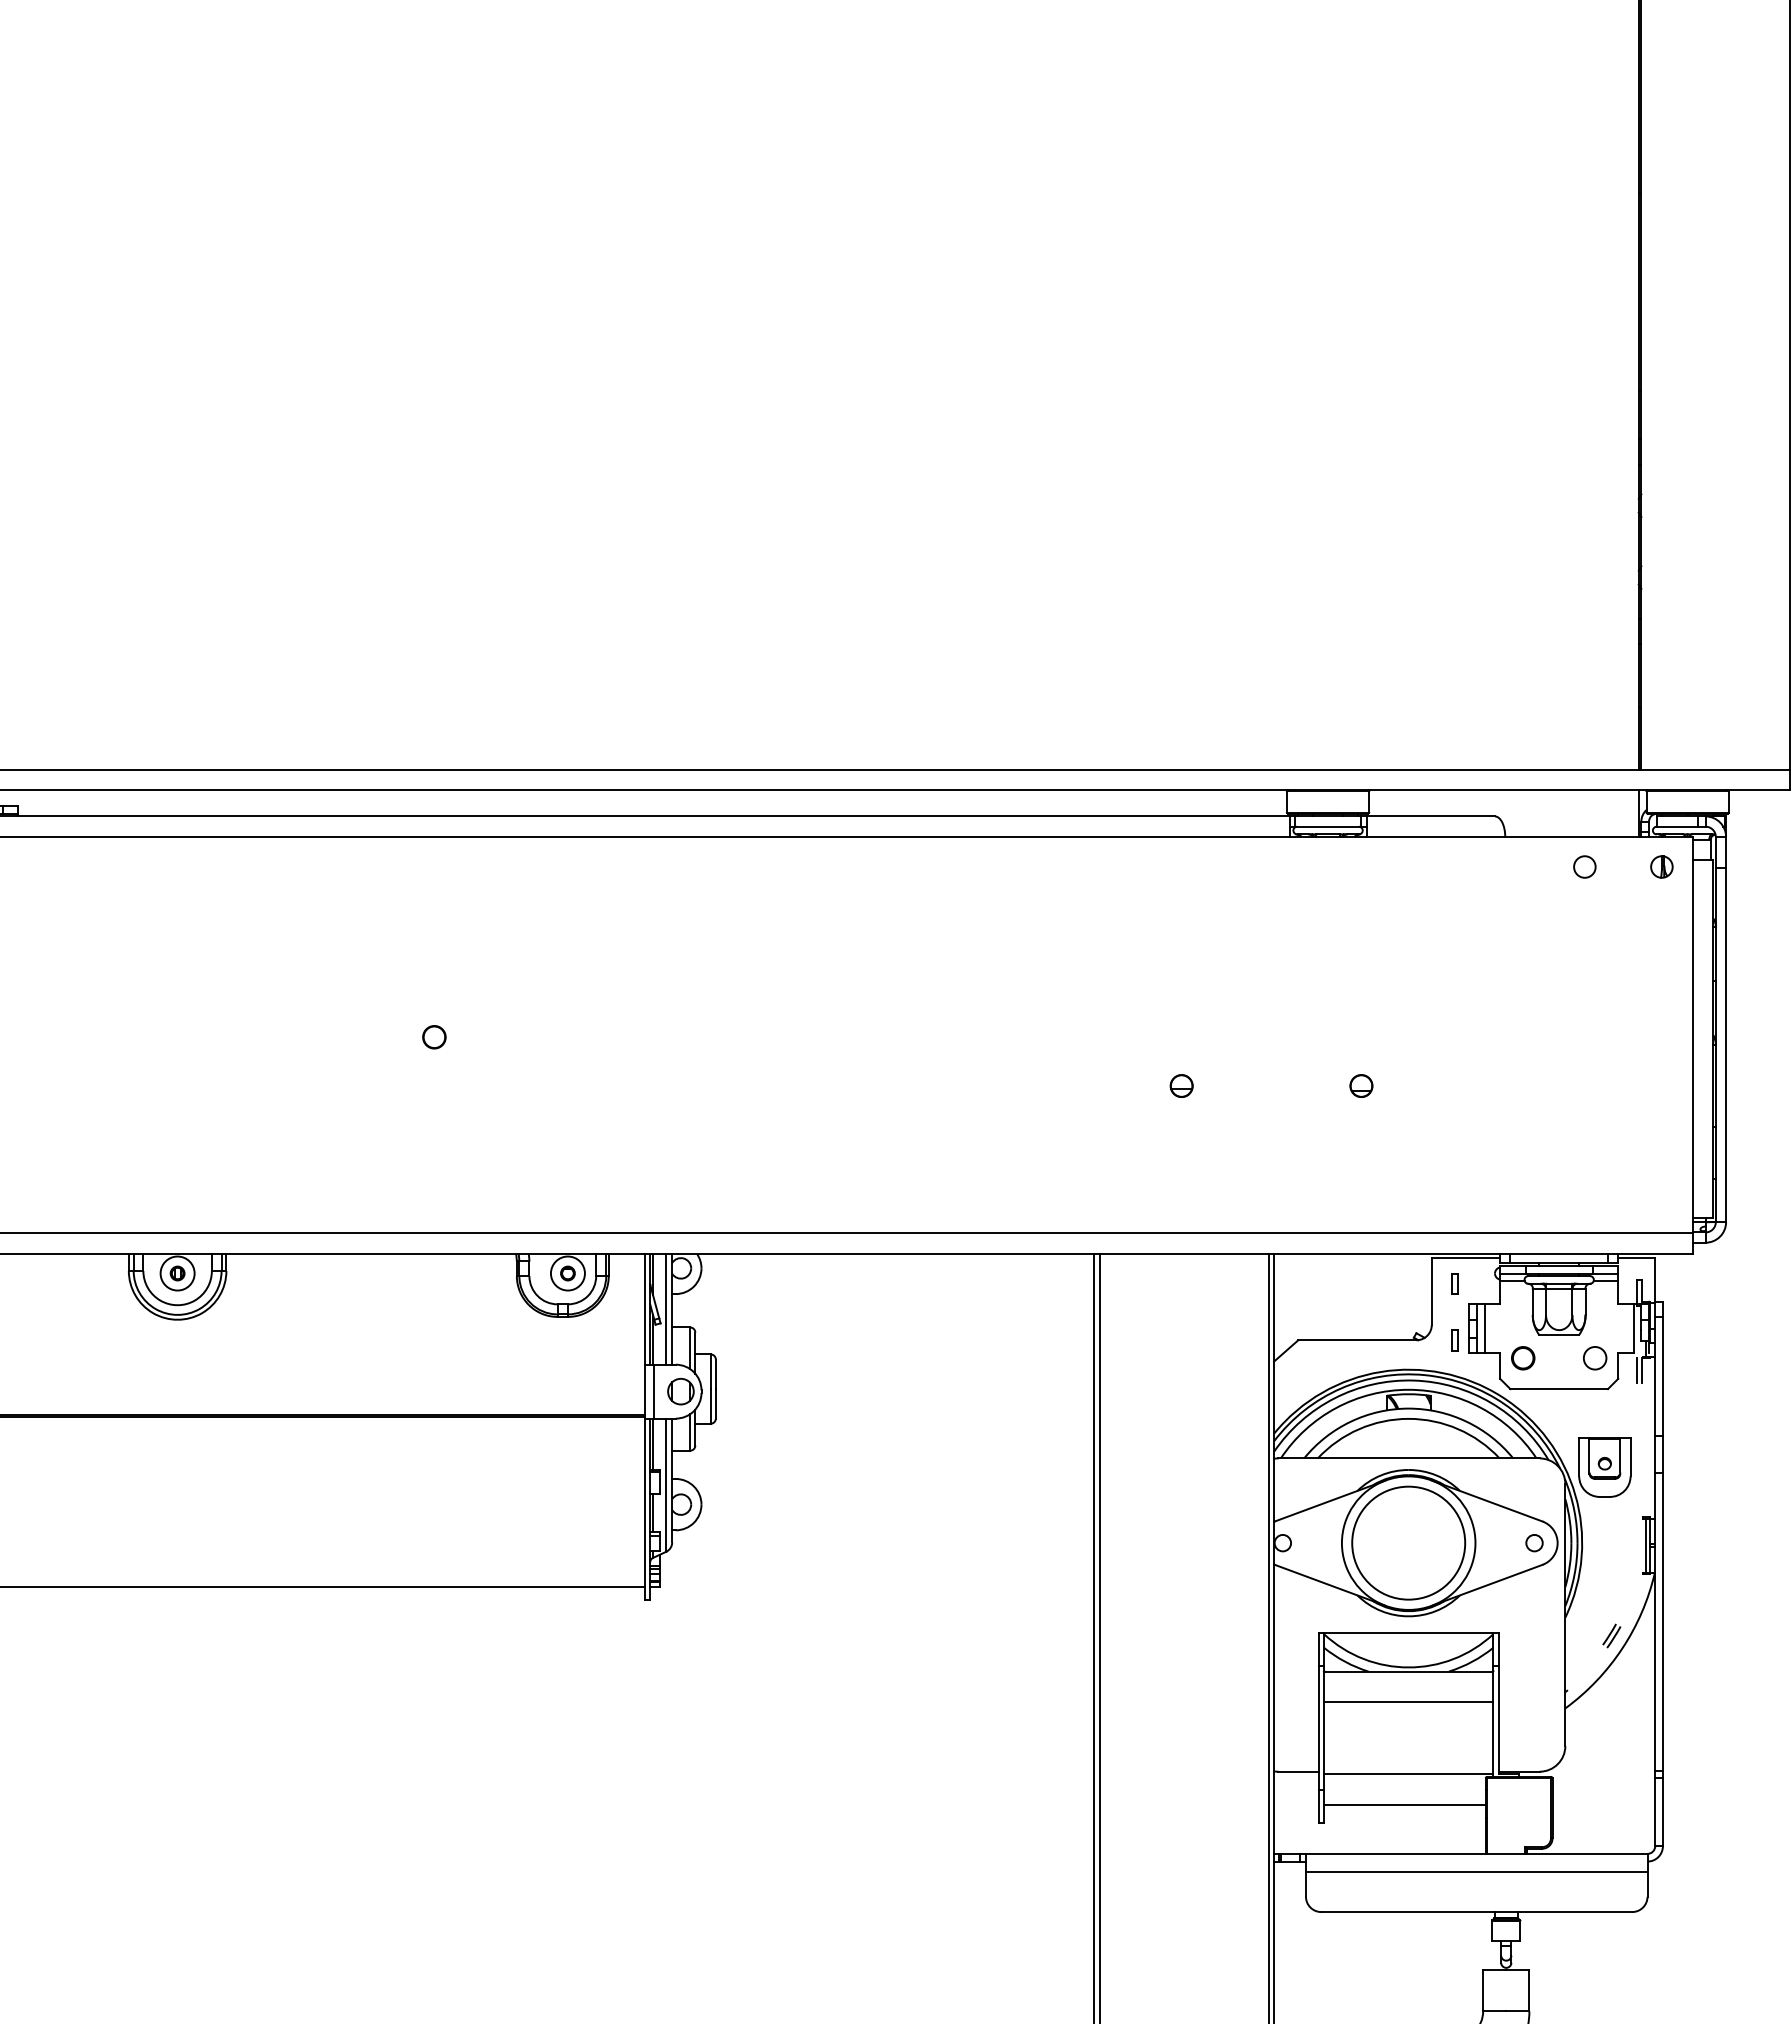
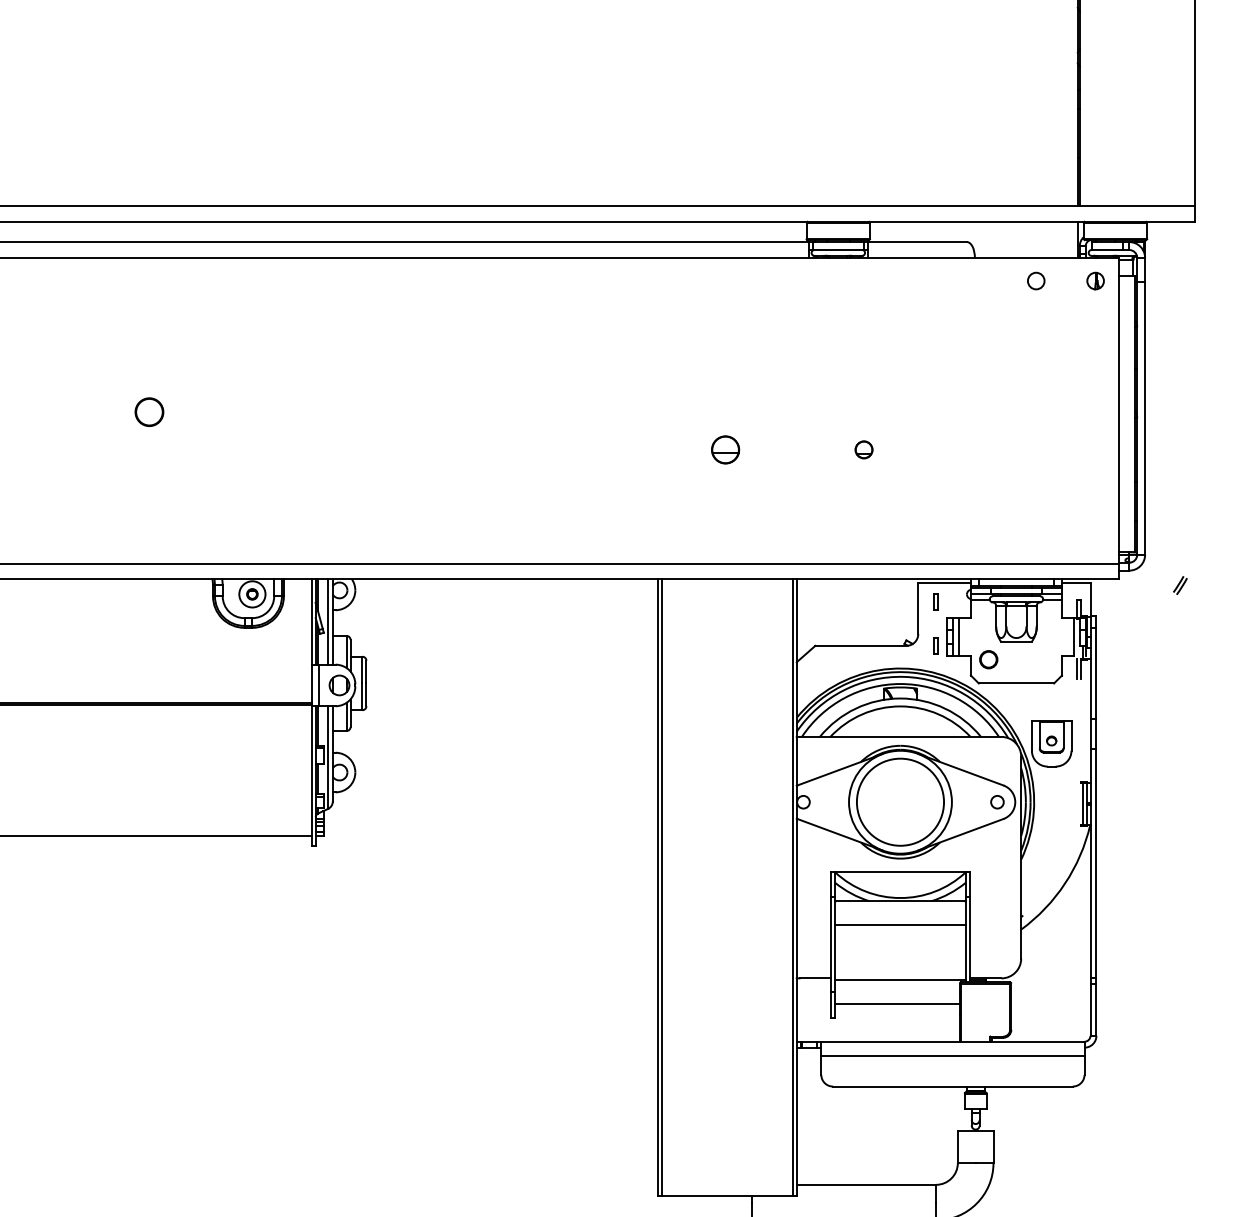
circle: (434, 1037) -> (149, 412), size x1.6
part: (1181, 1085) -> (725, 449), size x1.6
circle: (1595, 1358) -> (1044, 659), removed
part: (1611, 1635) -> (1180, 585), moved

